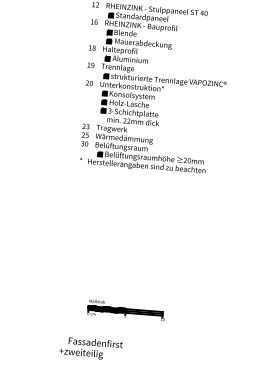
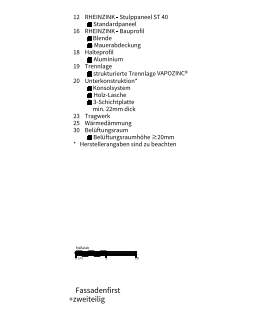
part: (126, 309) -> (106, 252), moved

